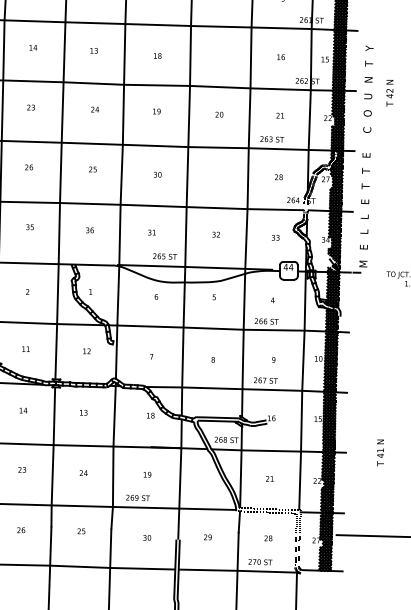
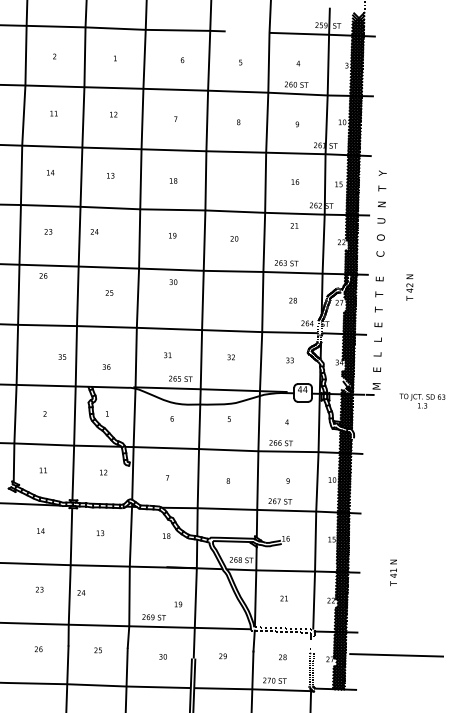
text: (389, 93) -> (409, 287), moved
text: (94, 109) -> (94, 231), moved
text: (280, 115) -> (294, 225), moved
text: (29, 166) -> (43, 275), moved
text: (157, 174) -> (173, 281), moved
text: (30, 226) -> (62, 356), moved
text: (89, 229) -> (106, 366), moved
text: (83, 472) -> (81, 592), moved
text: (147, 474) -> (178, 604), moved

